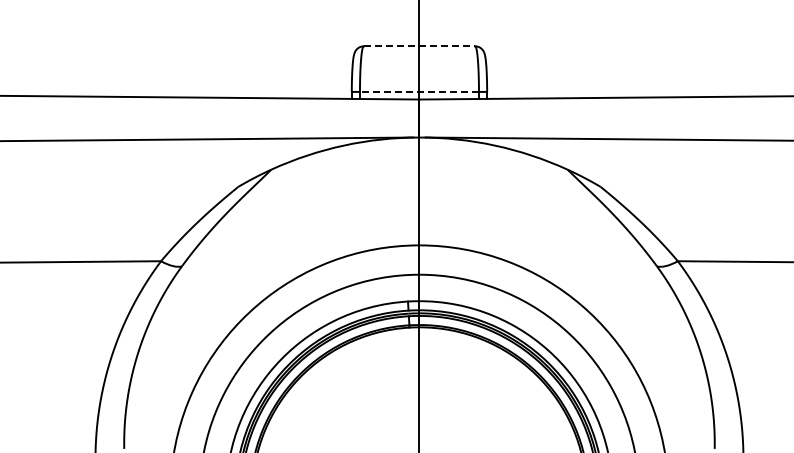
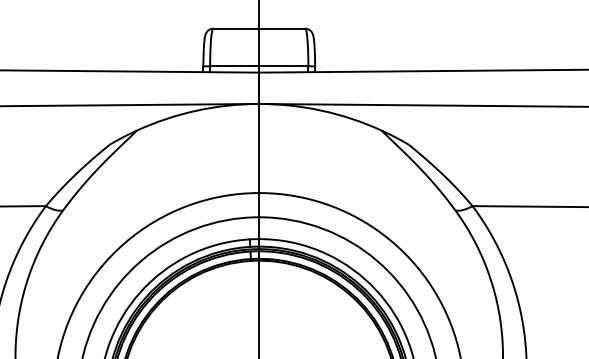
line: (419, 46) -> (259, 28), dashed -> solid
line: (418, 91) -> (258, 66), dashed -> solid

